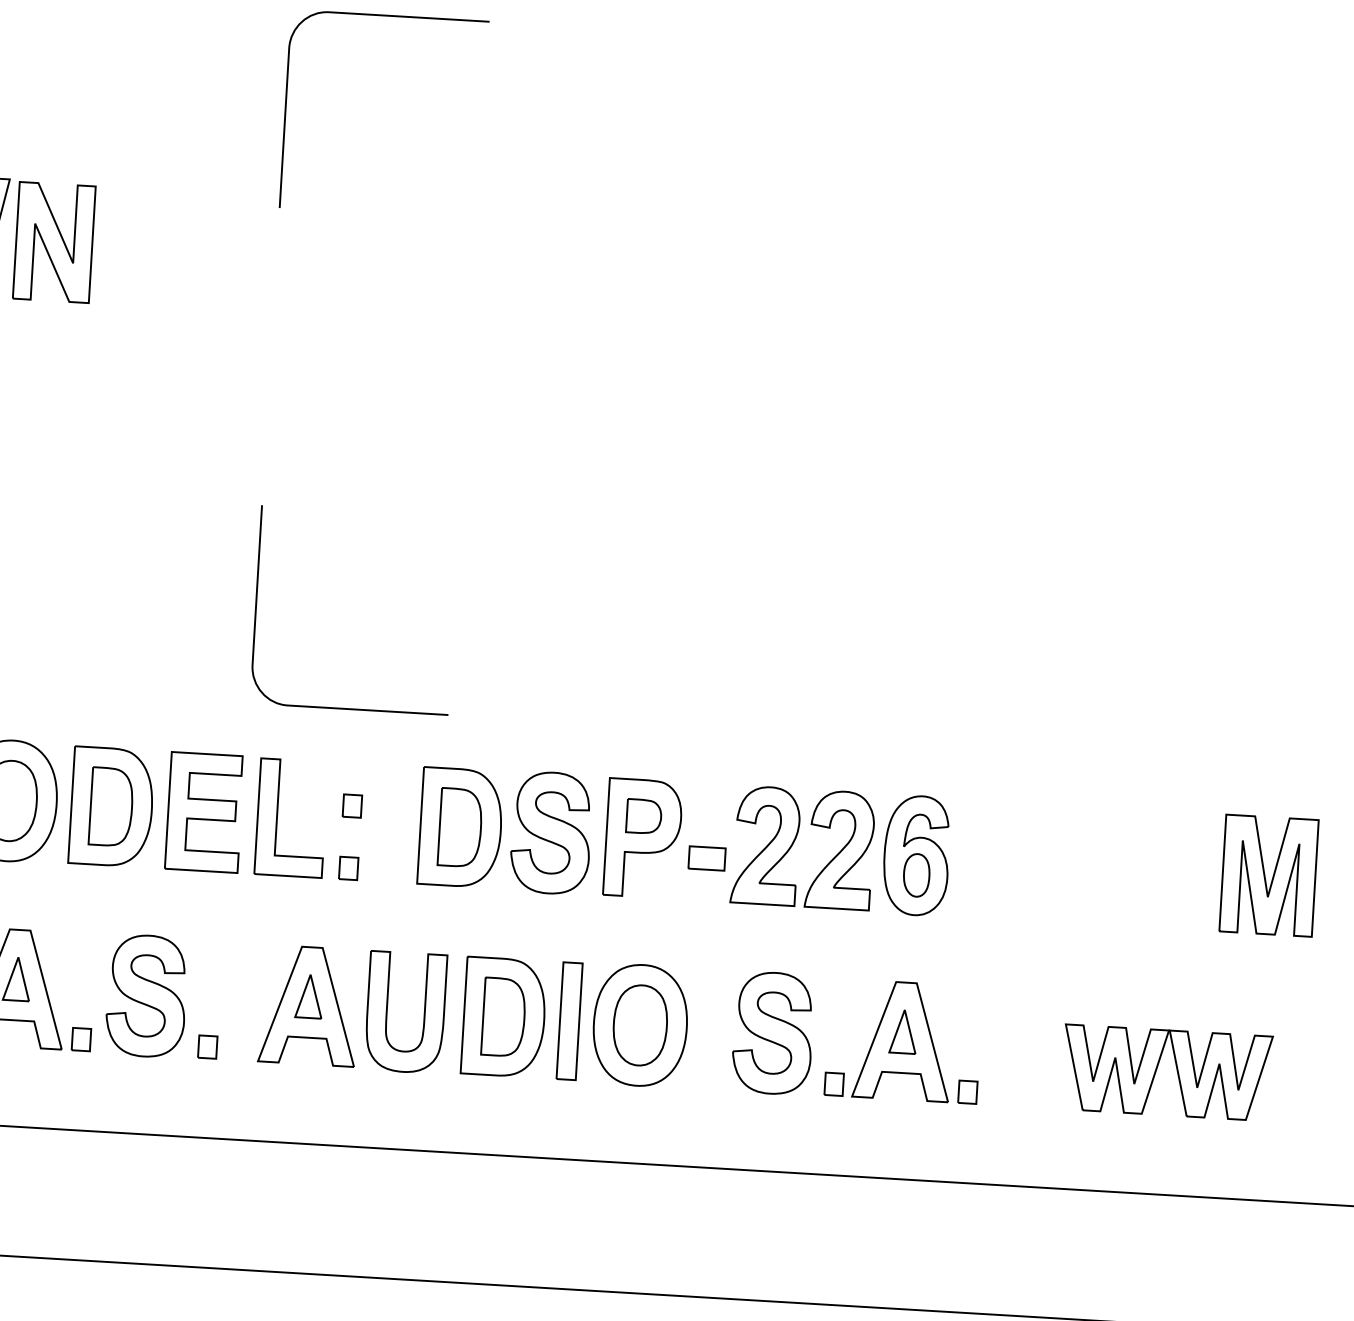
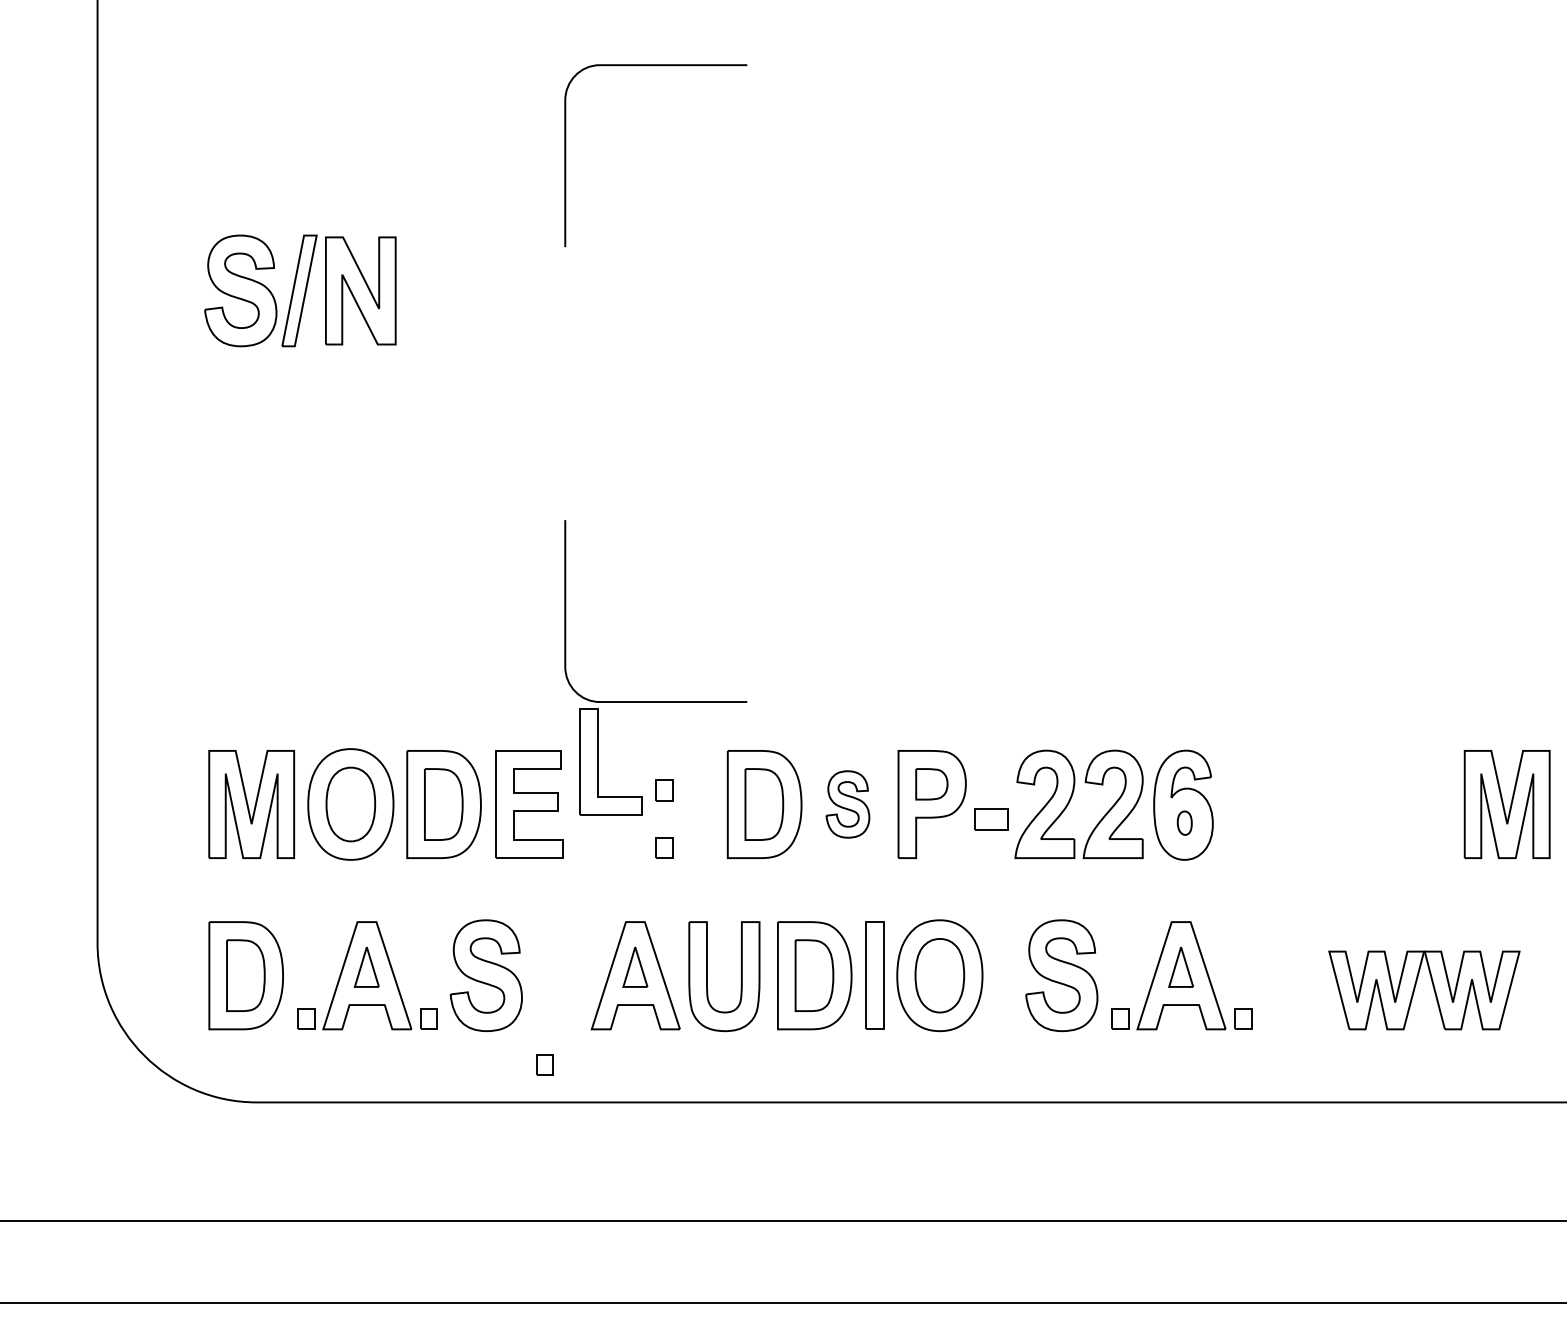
part: (277, 816) -> (598, 761), moved
part: (550, 833) -> (847, 804), size x0.6
part: (916, 874) -> (1184, 822), size x0.6
part: (207, 1046) -> (544, 1064), moved

